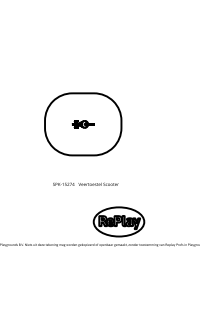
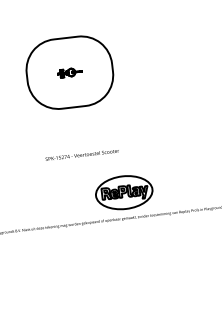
part: (83, 124) -> (70, 72), moved

